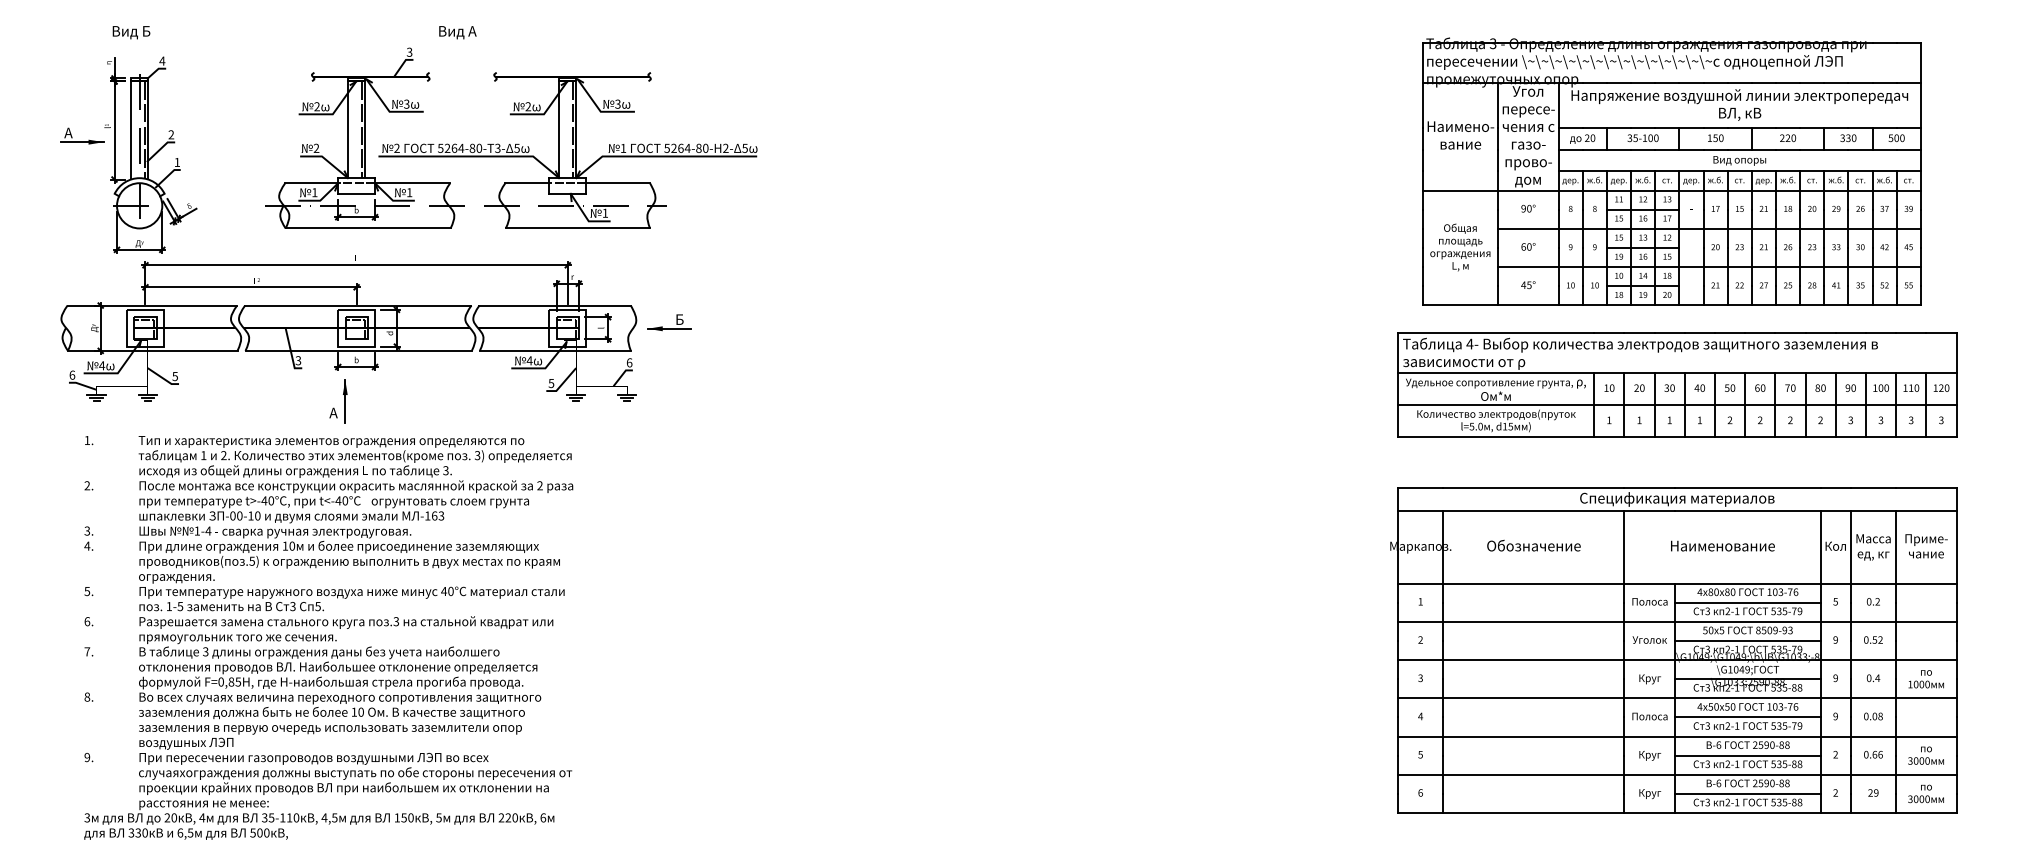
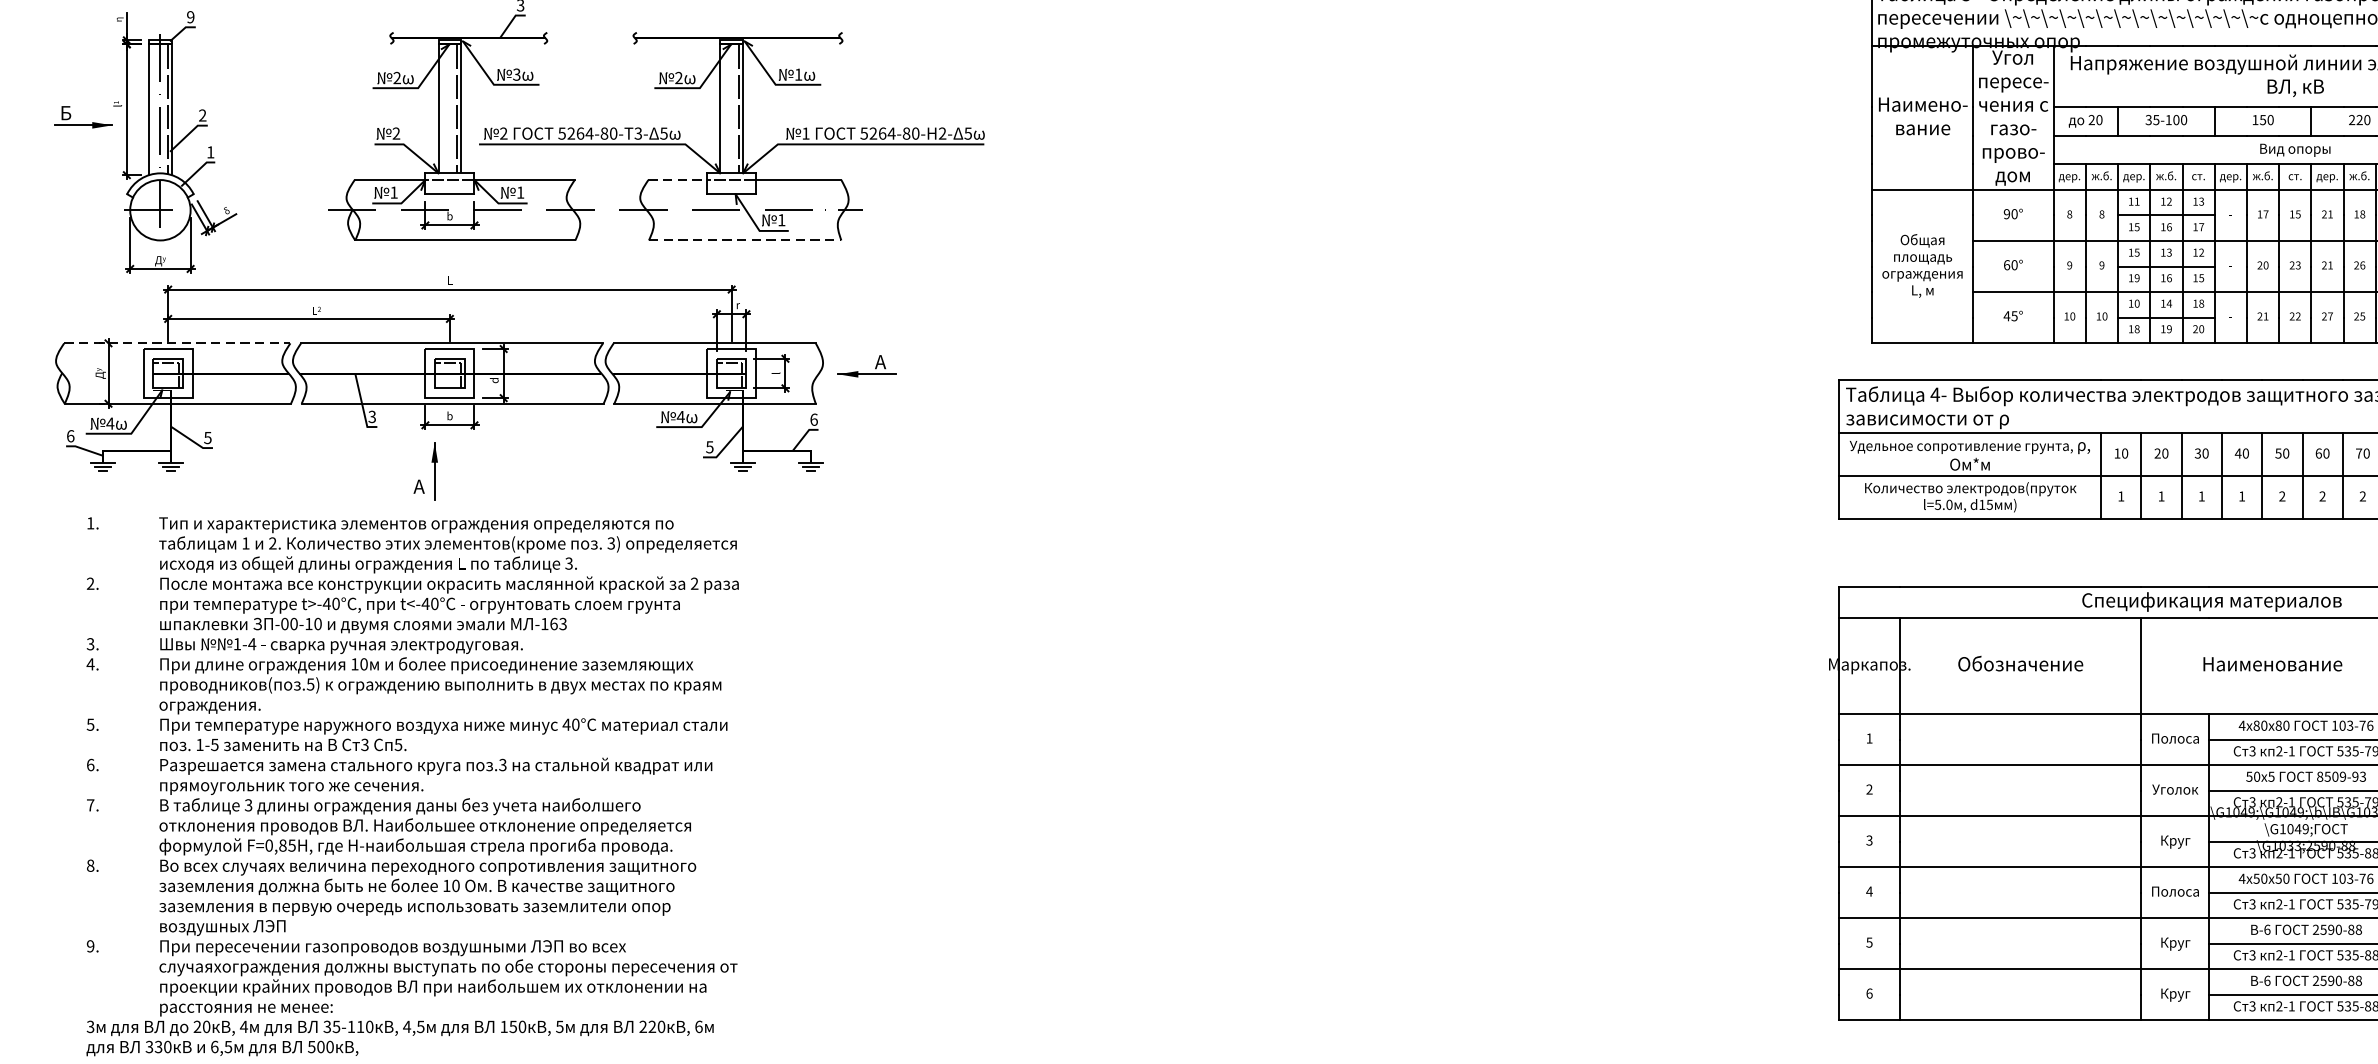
text: (162, 60) -> (190, 16), 4 -> 9
text: (617, 103) -> (797, 73), 3 -> 1
text: (68, 132) -> (65, 112), А -> Б
line: (527, 183) -> (677, 180), solid -> dashed
line: (578, 228) -> (745, 240), solid -> dashed
line: (152, 305) -> (177, 343), solid -> dashed
text: (679, 319) -> (880, 361), Б -> А

